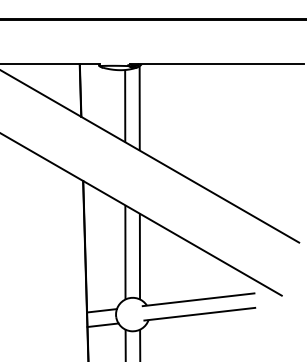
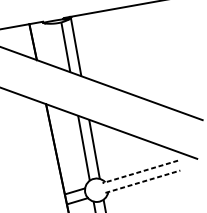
line: (198, 299) -> (140, 171), solid -> dashed
line: (199, 314) -> (142, 181), solid -> dashed

